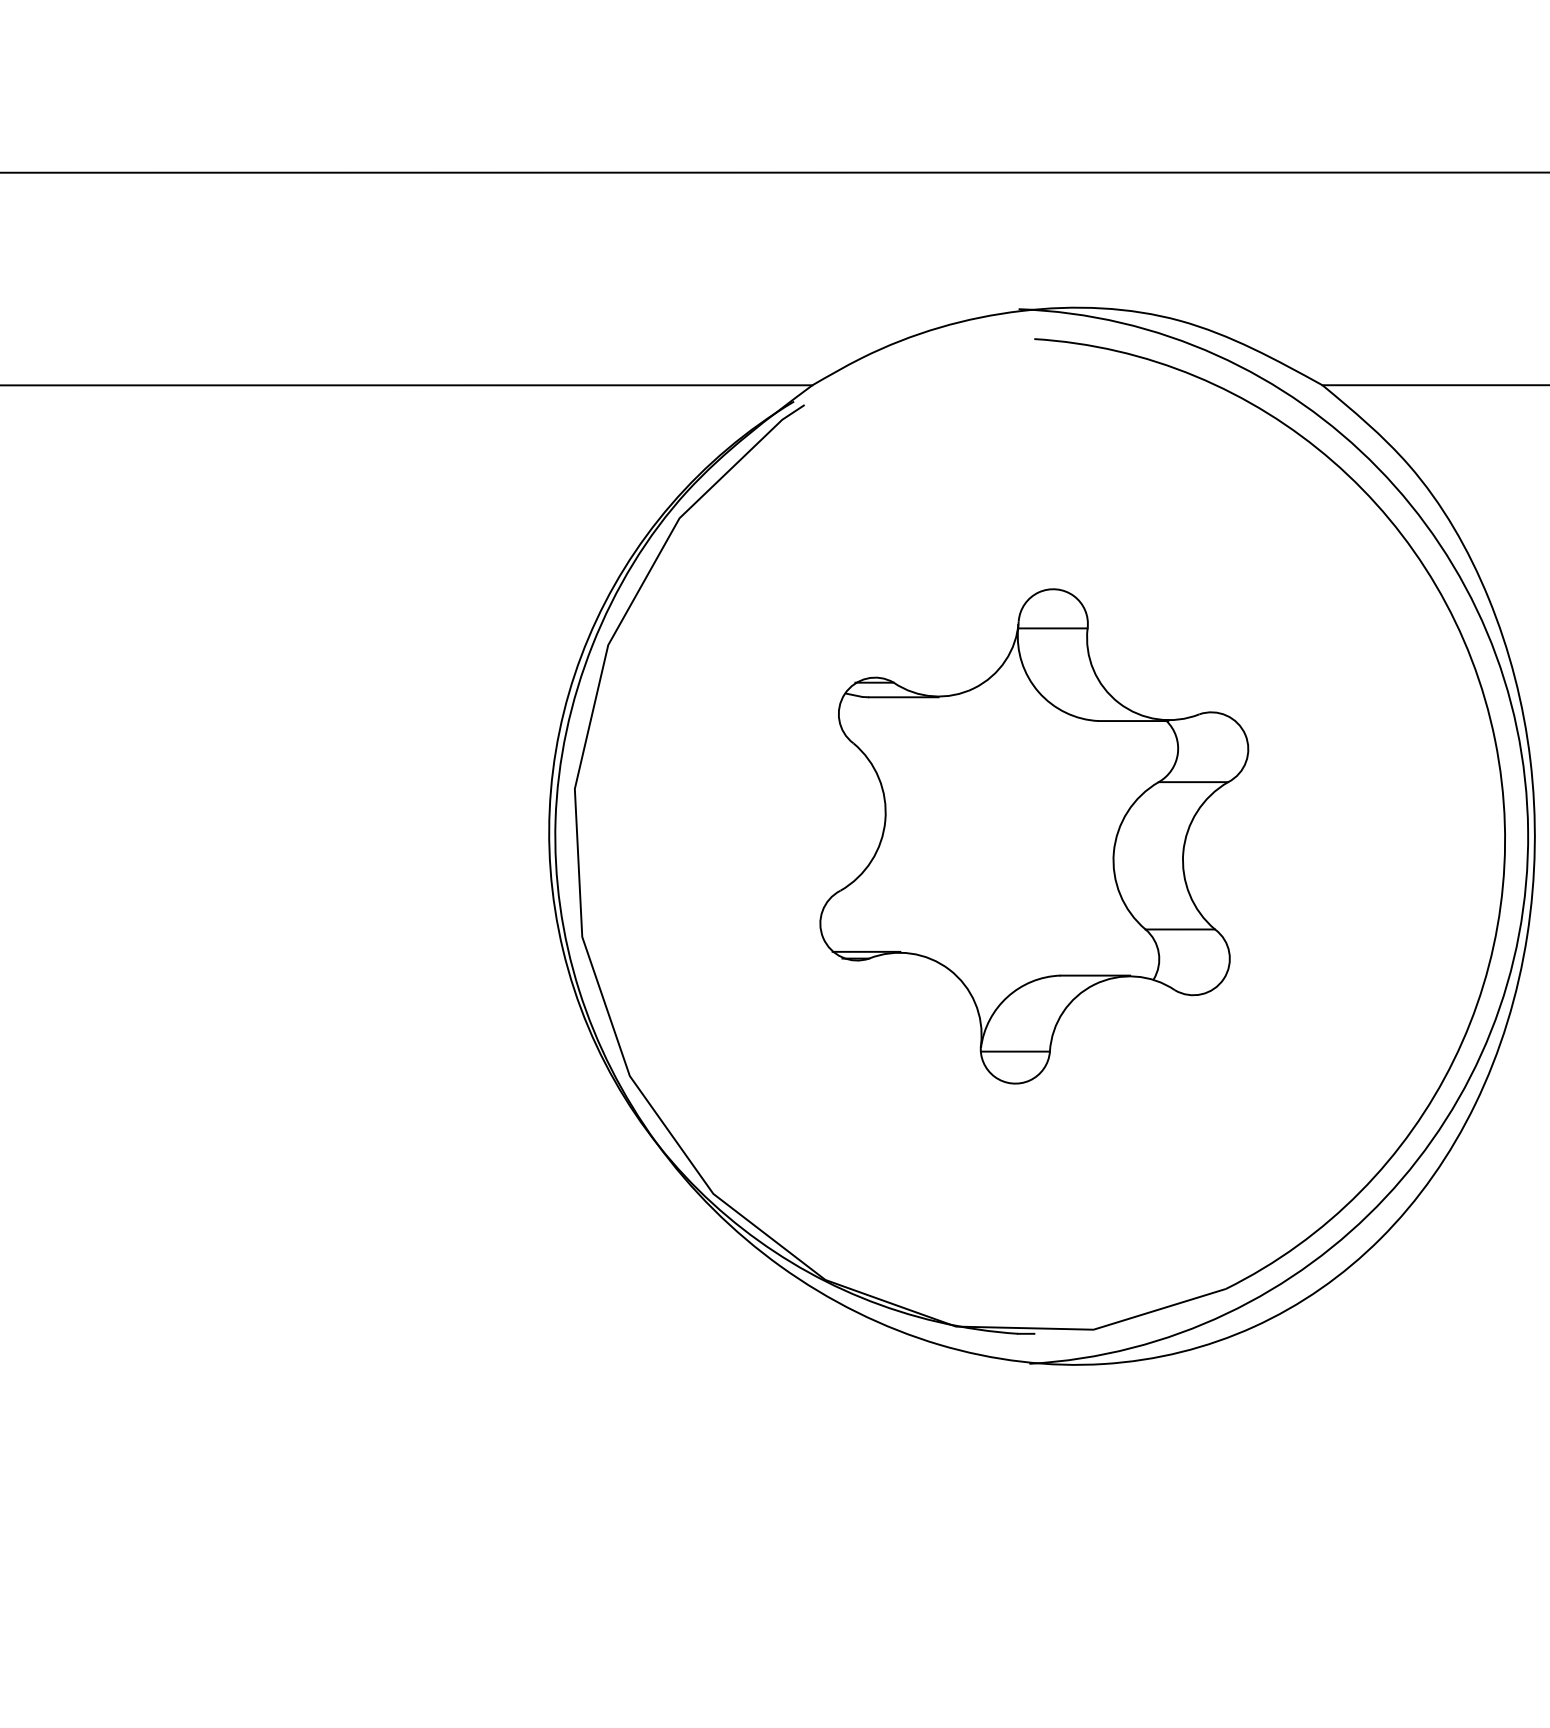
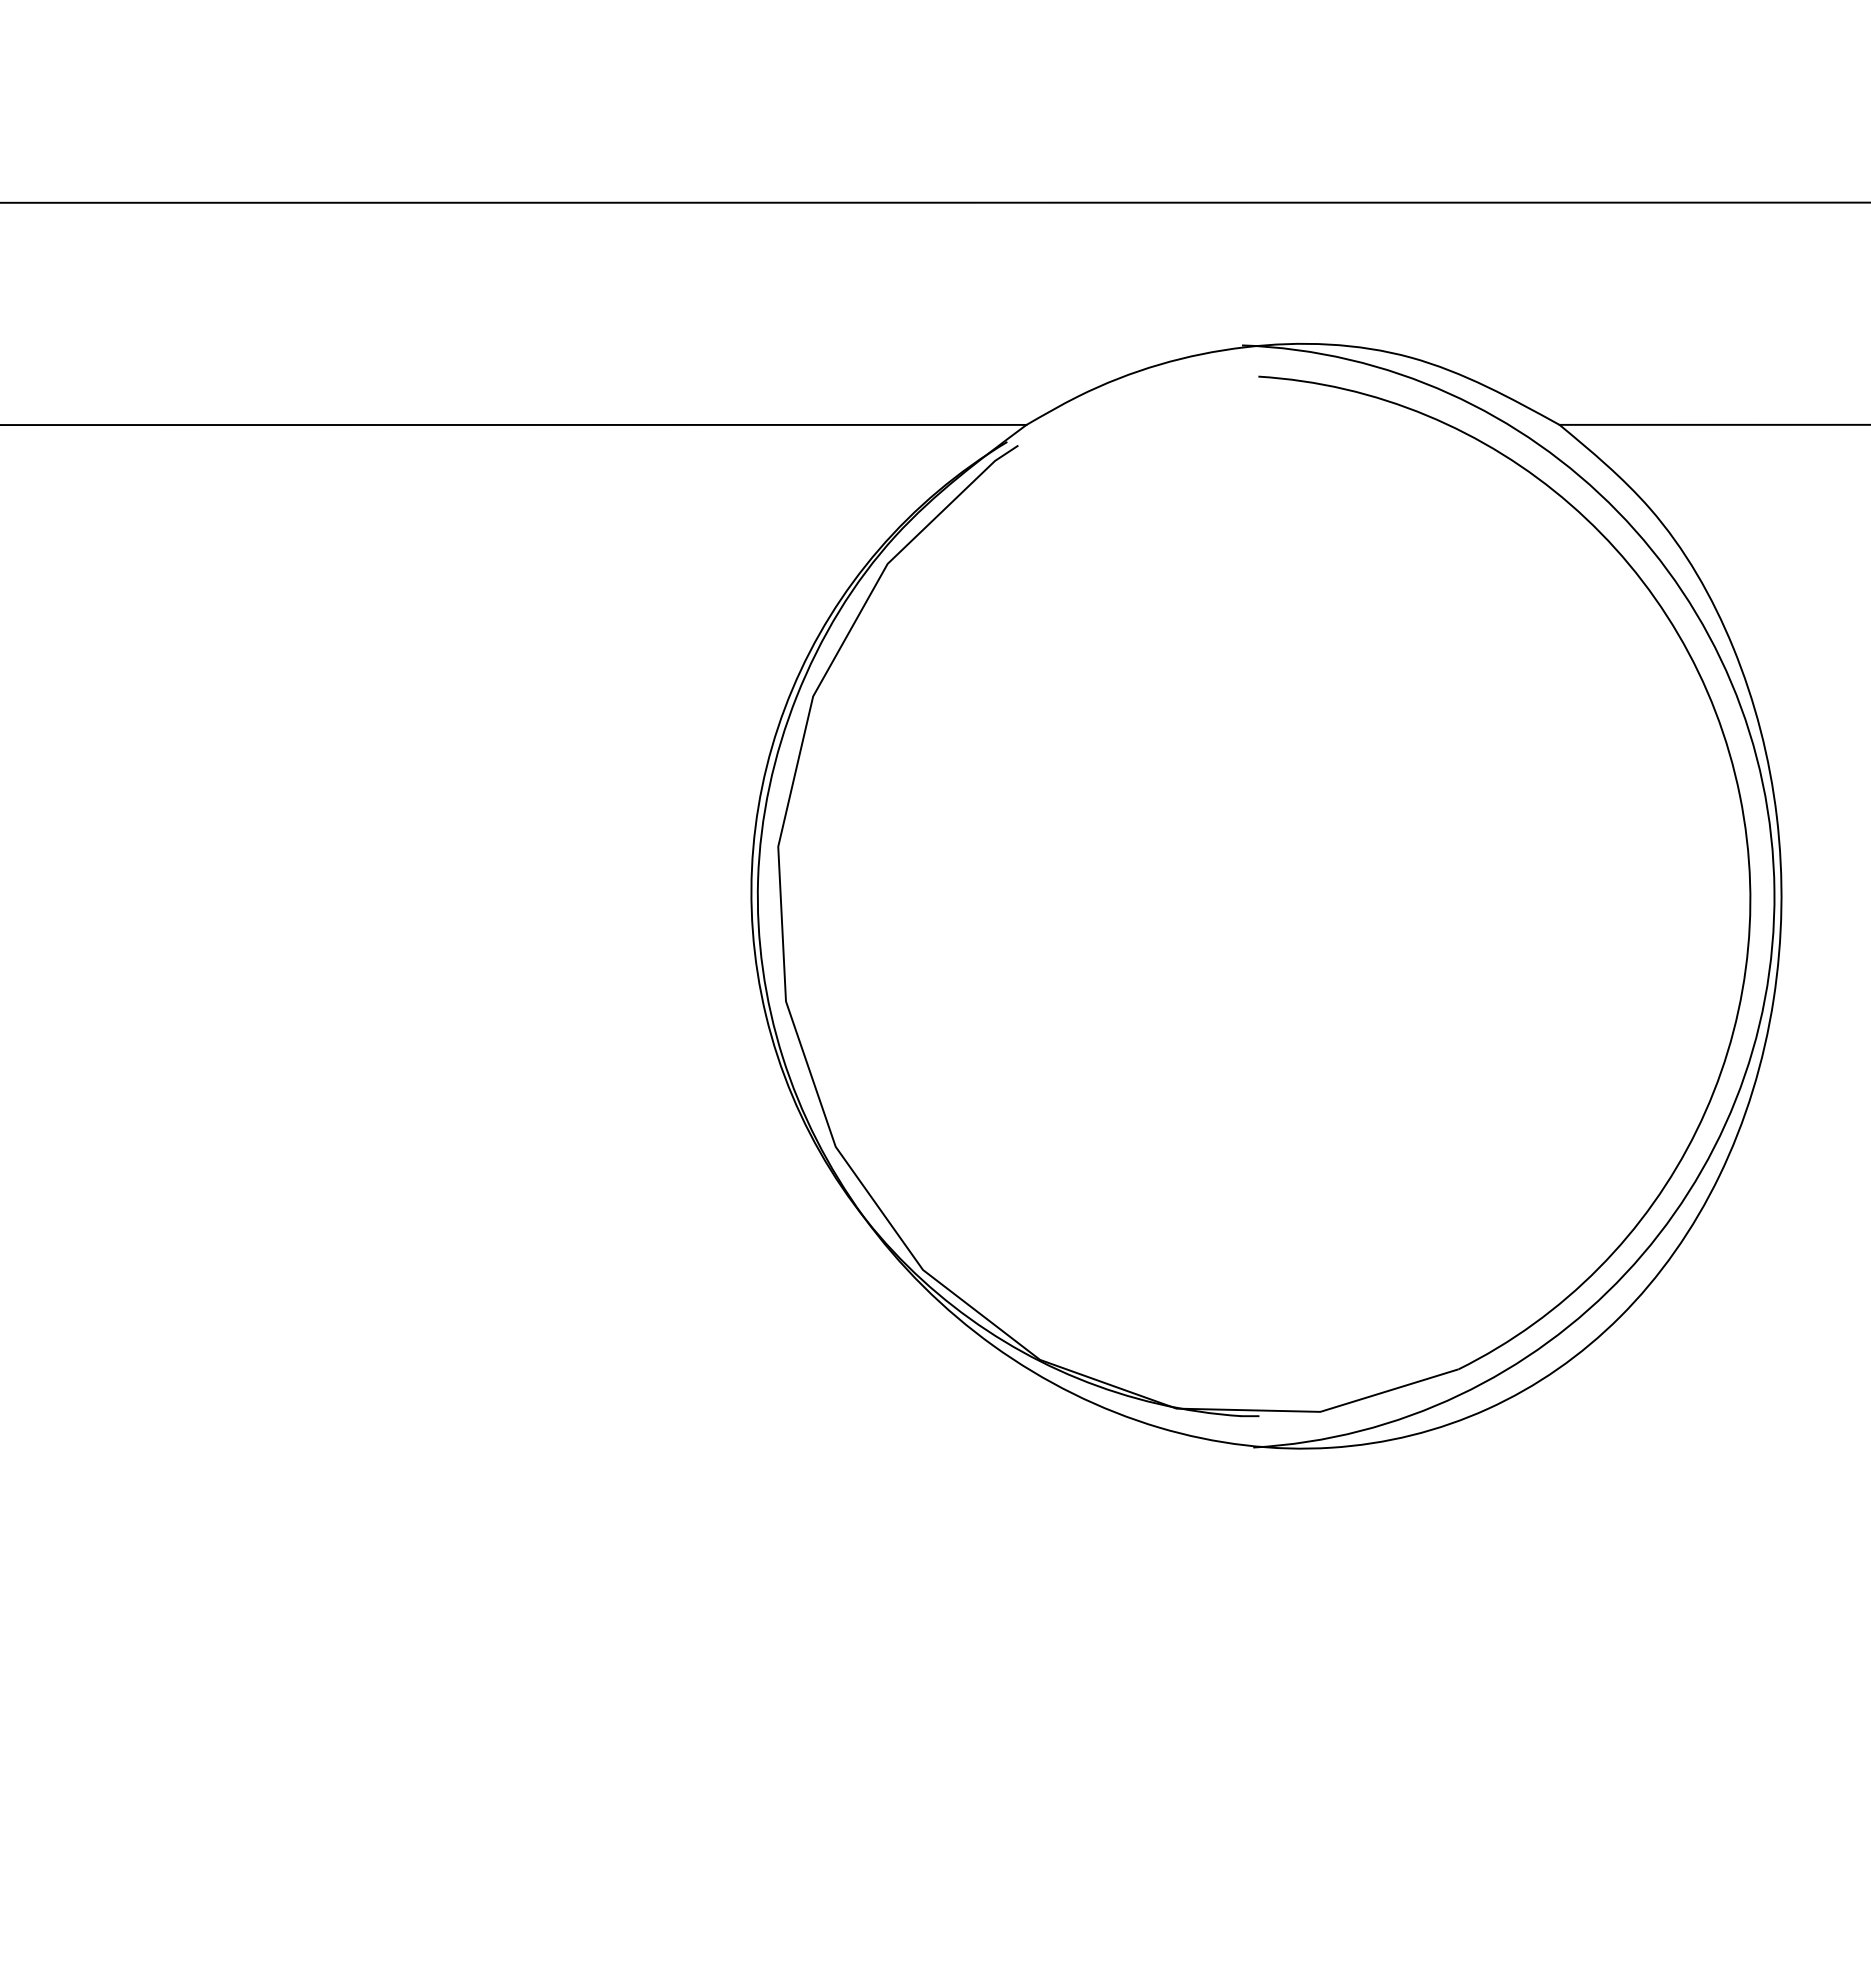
part: (1034, 836) -> (1258, 896), removed

